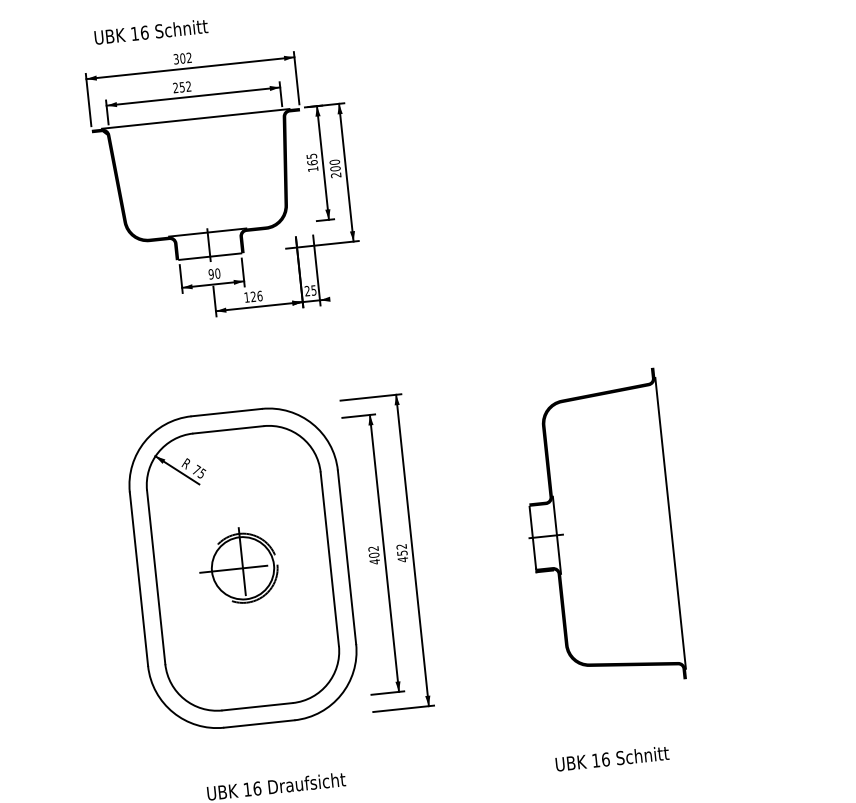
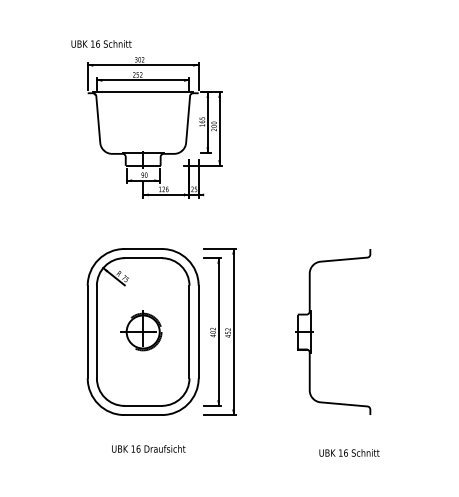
text: (151, 30) -> (101, 43), moved
line: (670, 522) -> (371, 331), removed
text: (612, 757) -> (349, 452), moved

